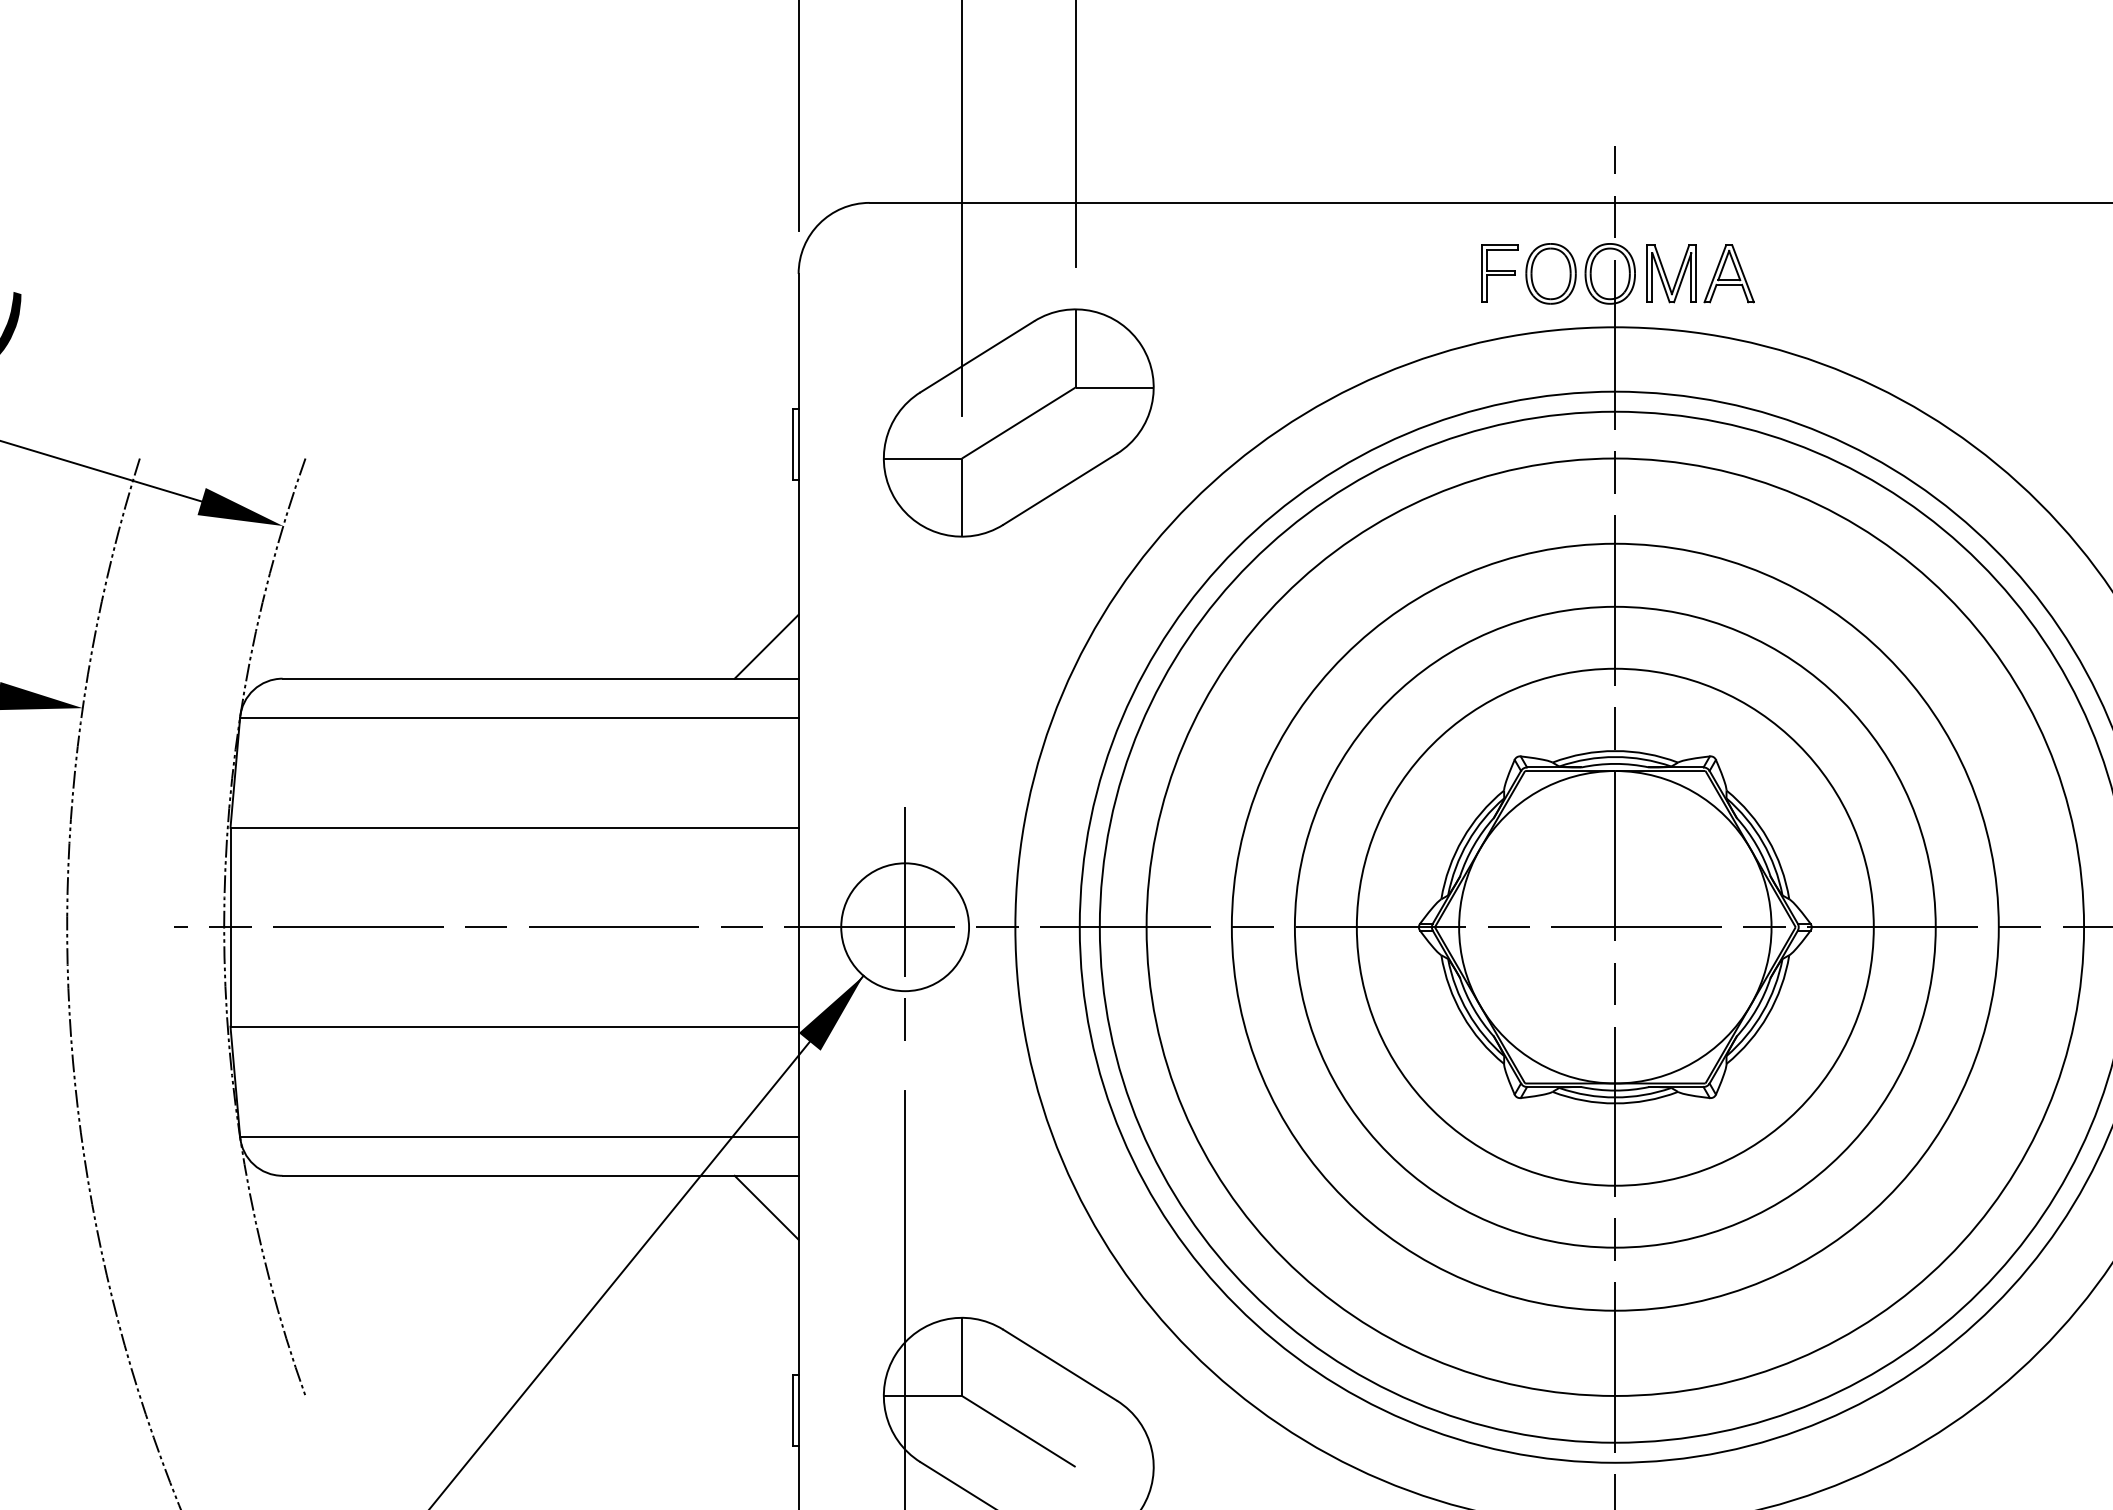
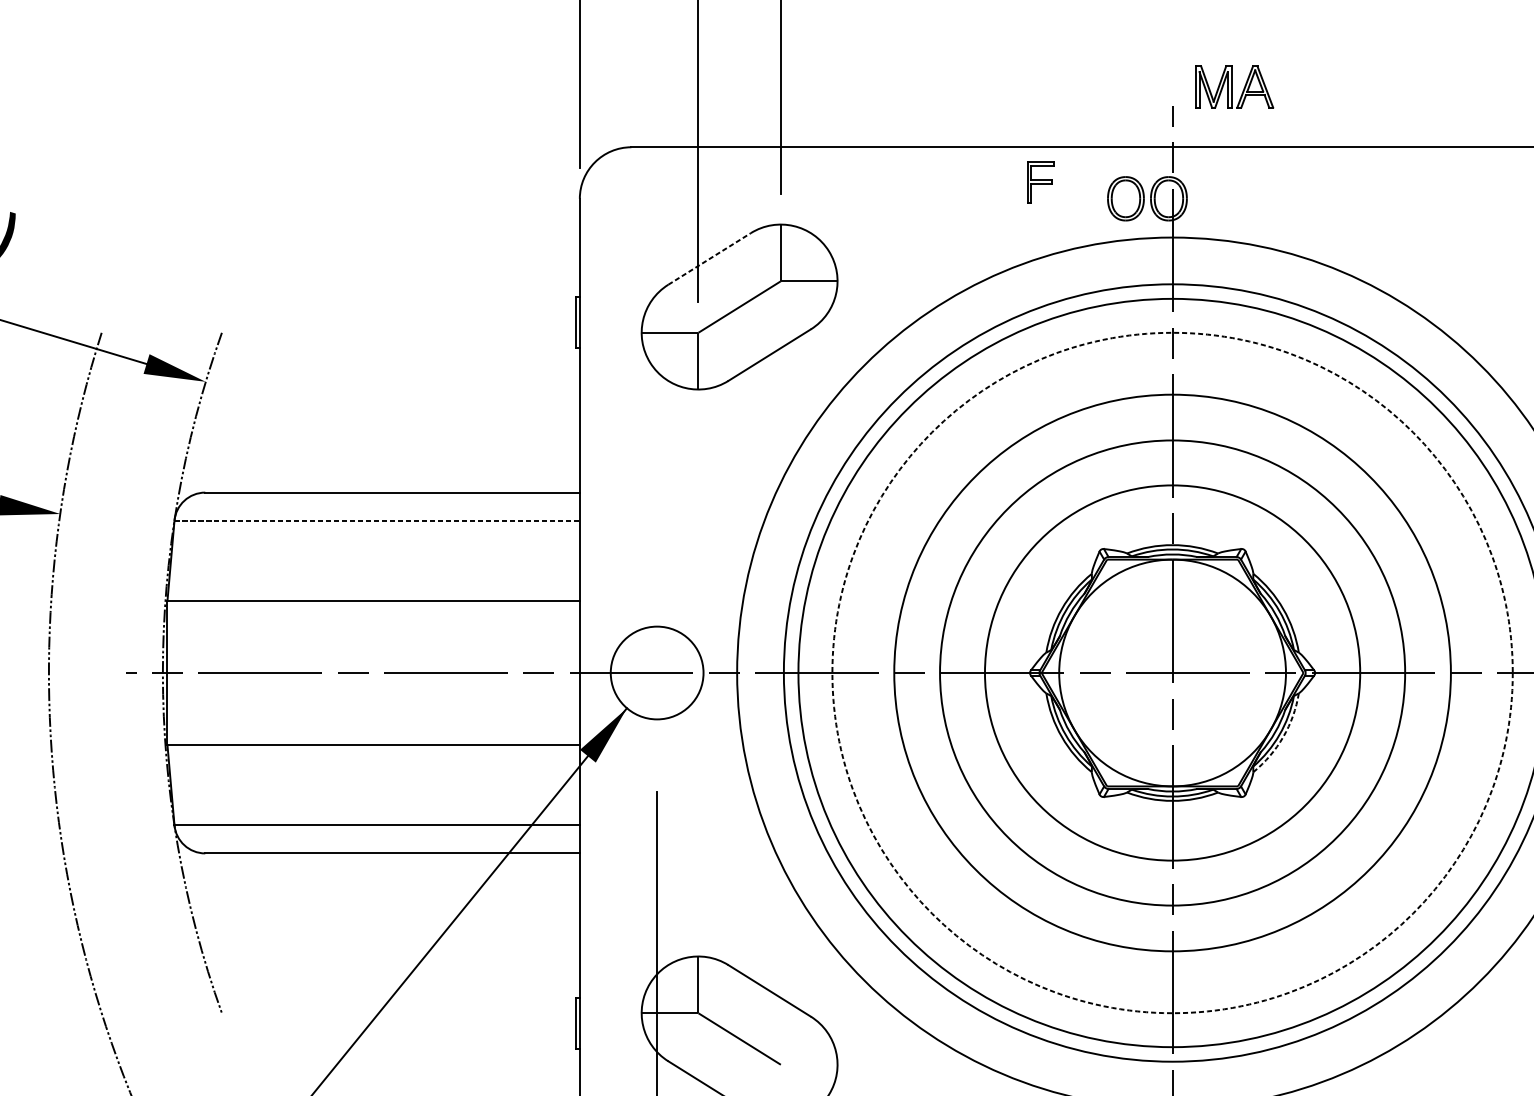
part: (1499, 273) -> (1040, 182), moved
part: (1700, 273) -> (1234, 86), moved
line: (977, 356) -> (709, 258), solid -> dashed
line: (766, 646) -> (556, 469), removed
line: (519, 717) -> (377, 520), solid -> dashed
line: (905, 926) -> (657, 672), removed
circle: (1615, 926) -> (1172, 672), solid -> dashed
arc: (1767, 1015) -> (1283, 737), solid -> dashed
line: (766, 1207) -> (556, 876), removed

